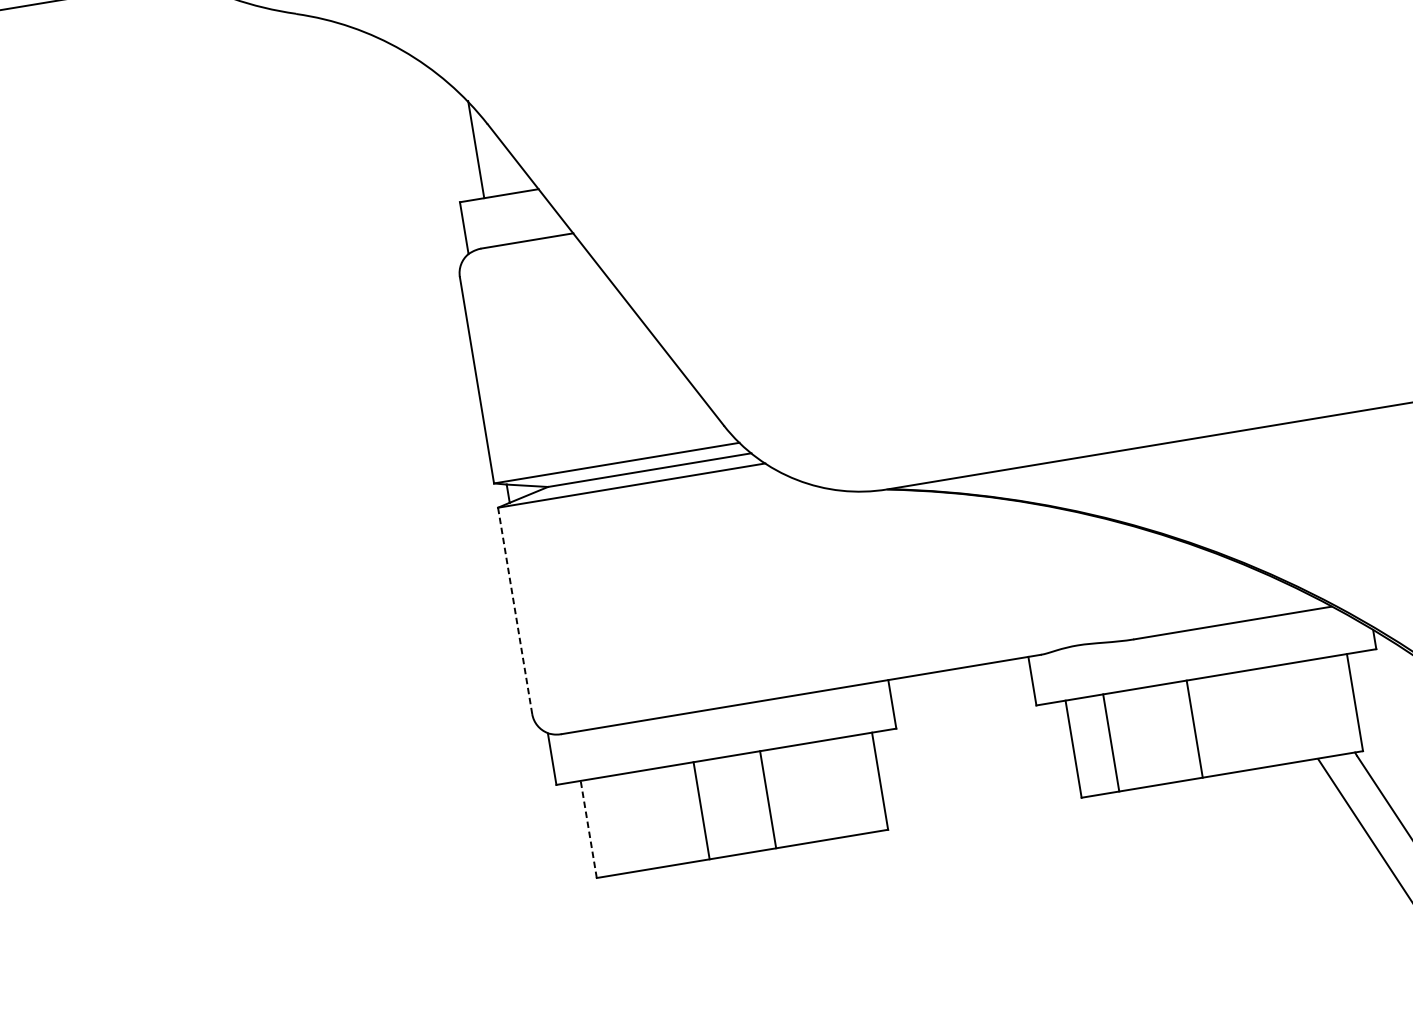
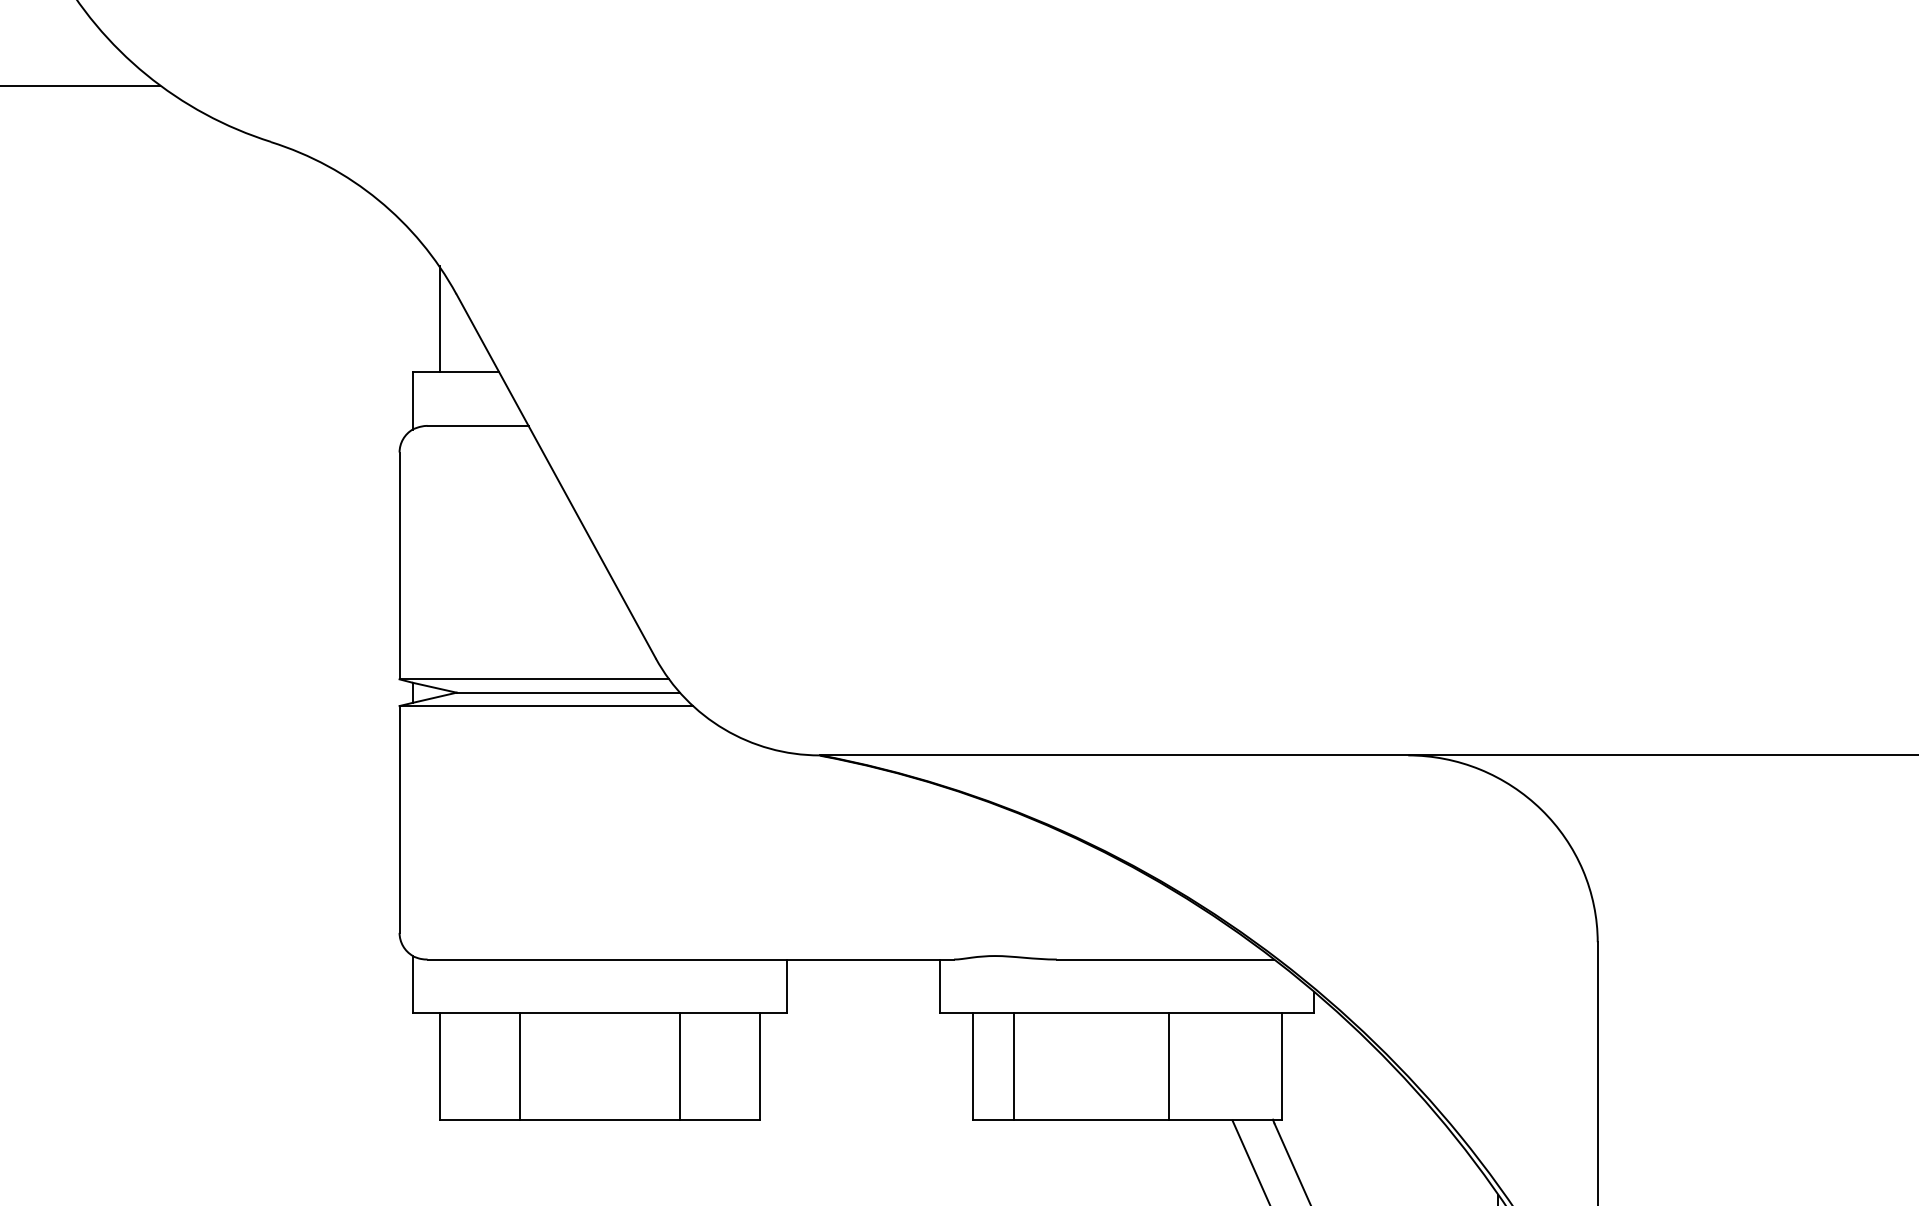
line: (515, 610) -> (399, 819), dashed -> solid
line: (1194, 728) -> (1168, 1065), moved
line: (767, 799) -> (679, 1065), moved
line: (701, 810) -> (519, 1065), moved
line: (588, 828) -> (439, 1065), dashed -> solid

